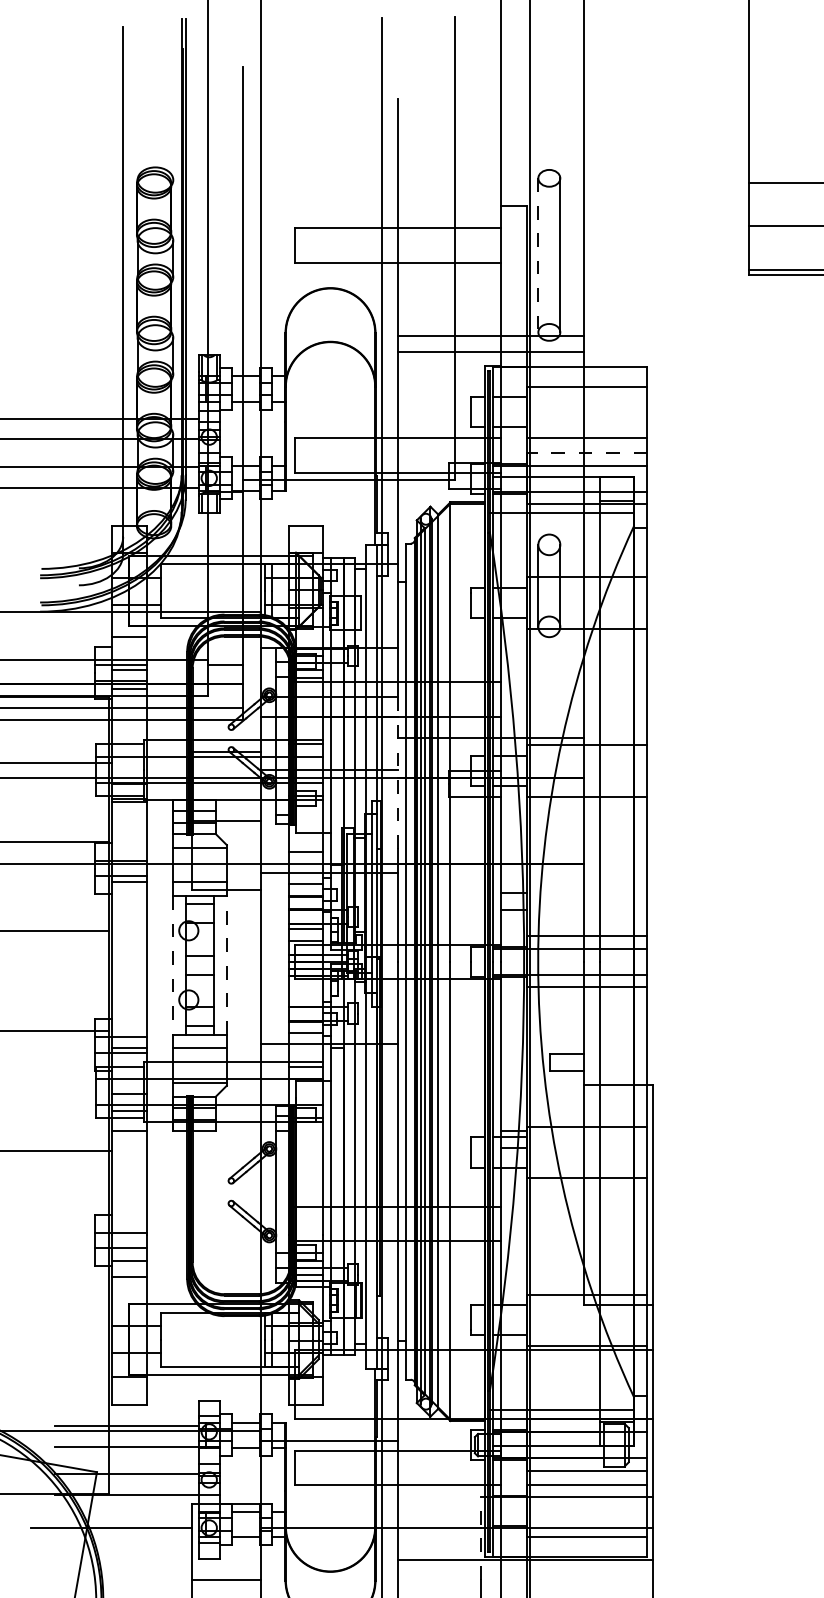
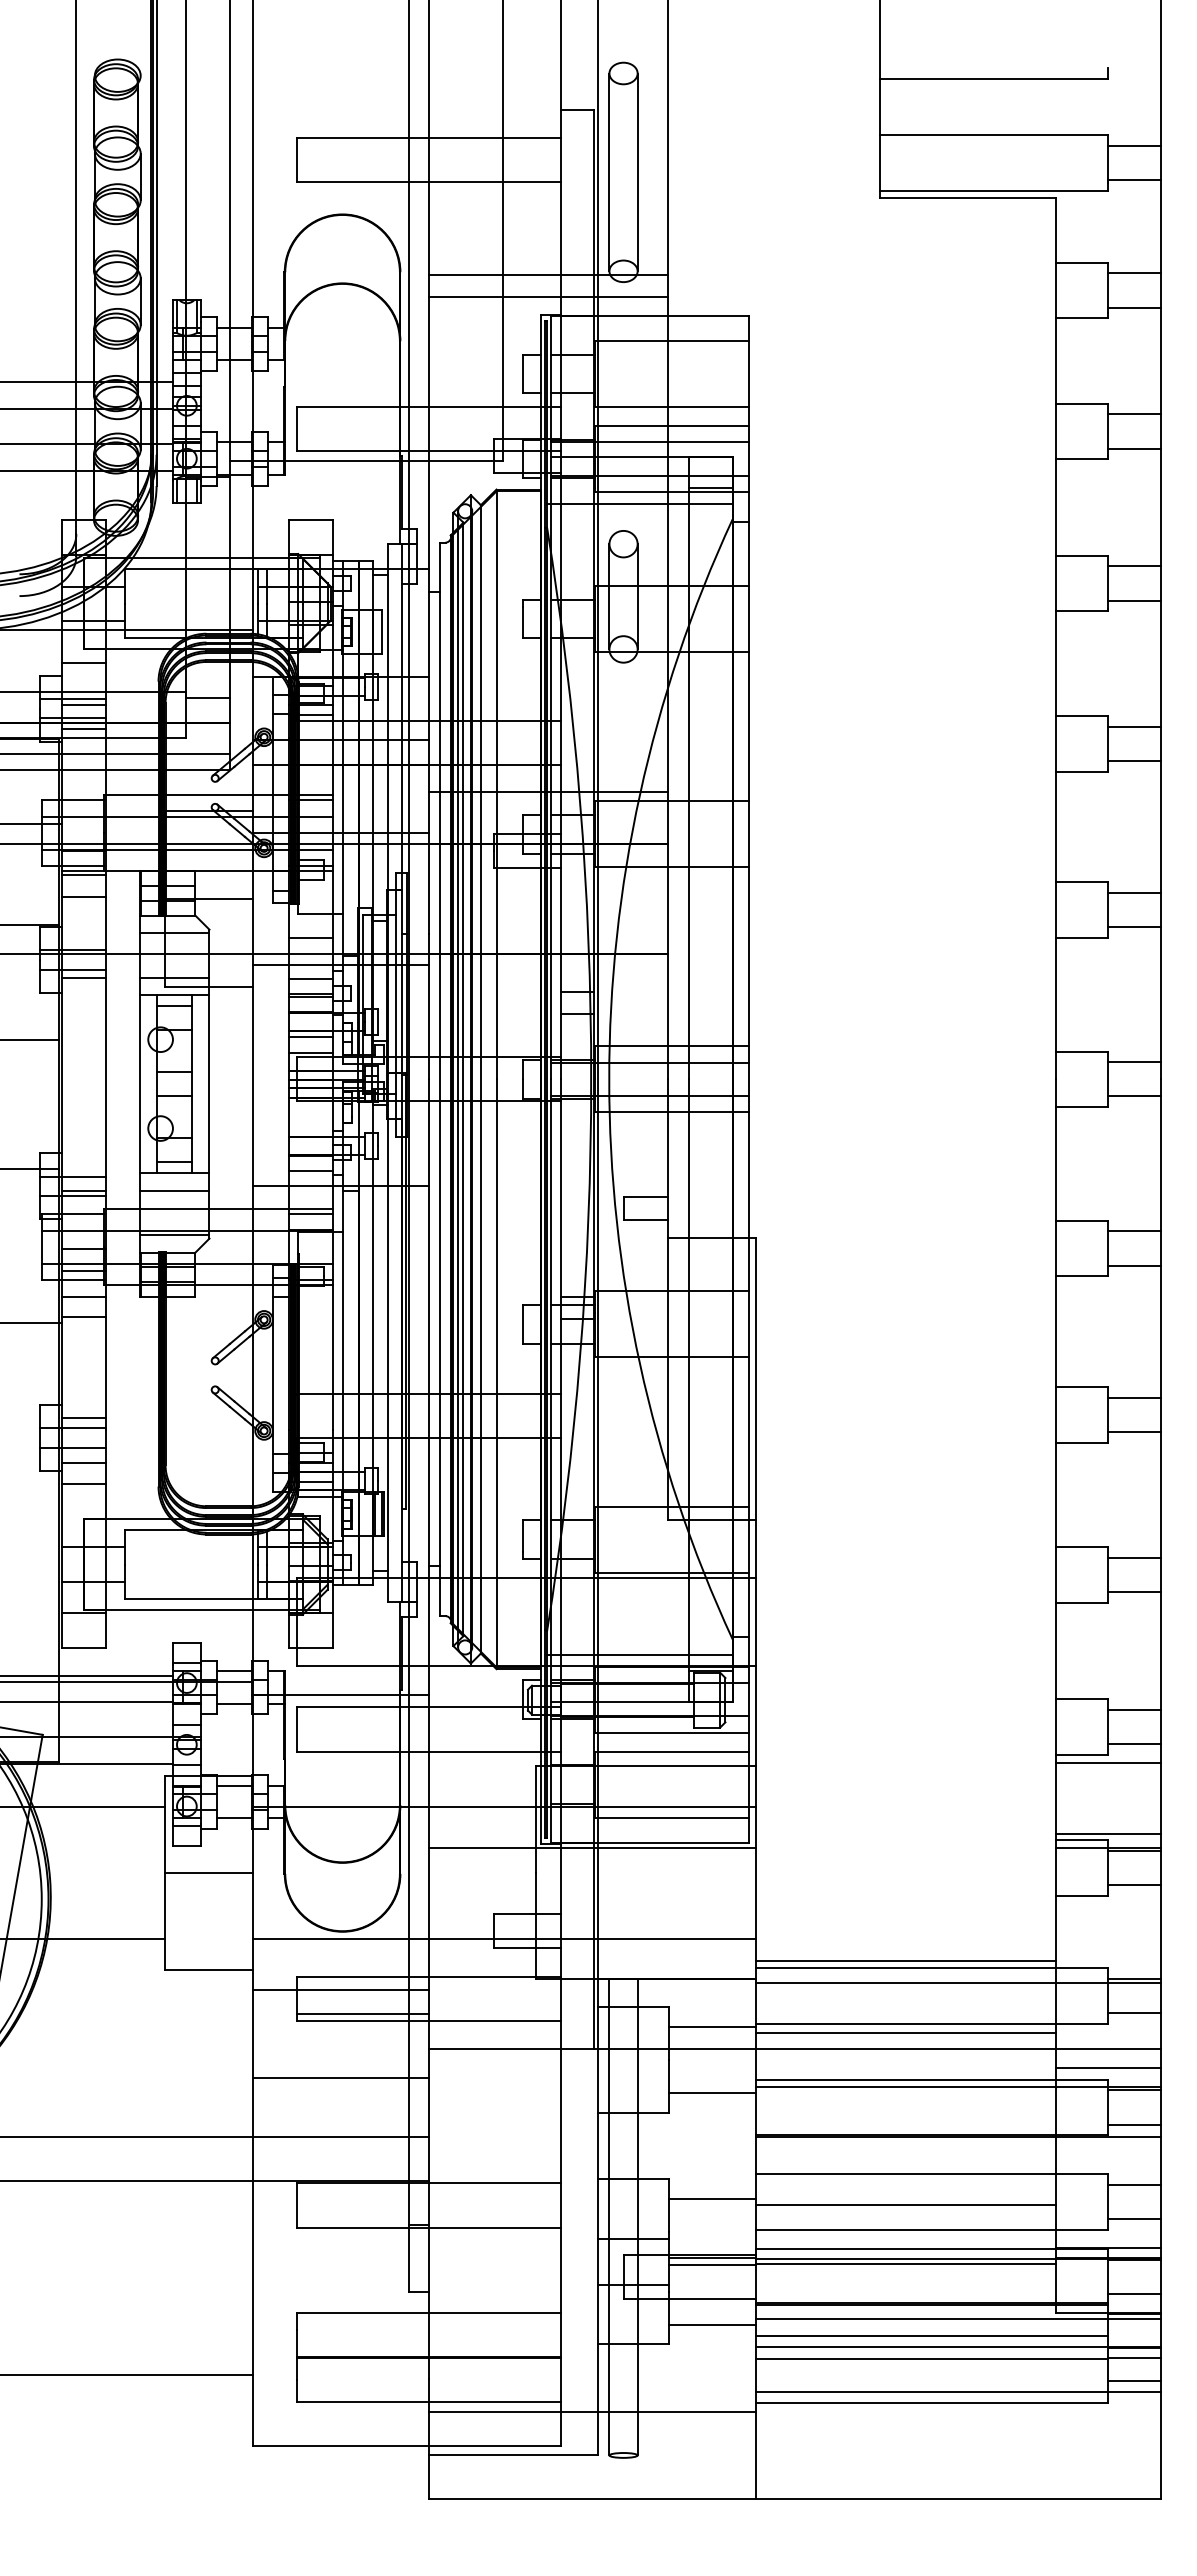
line: (538, 255) -> (609, 172), dashed -> solid
line: (586, 452) -> (671, 425), dashed -> solid
line: (397, 772) -> (428, 836), dashed -> solid
line: (129, 819) -> (84, 896), added
line: (173, 965) -> (140, 1084), dashed -> solid
line: (226, 965) -> (209, 1084), dashed -> solid
line: (129, 1146) -> (84, 1316), added
line: (129, 1225) -> (84, 1417), added
line: (480, 1538) -> (535, 1819), dashed -> solid

